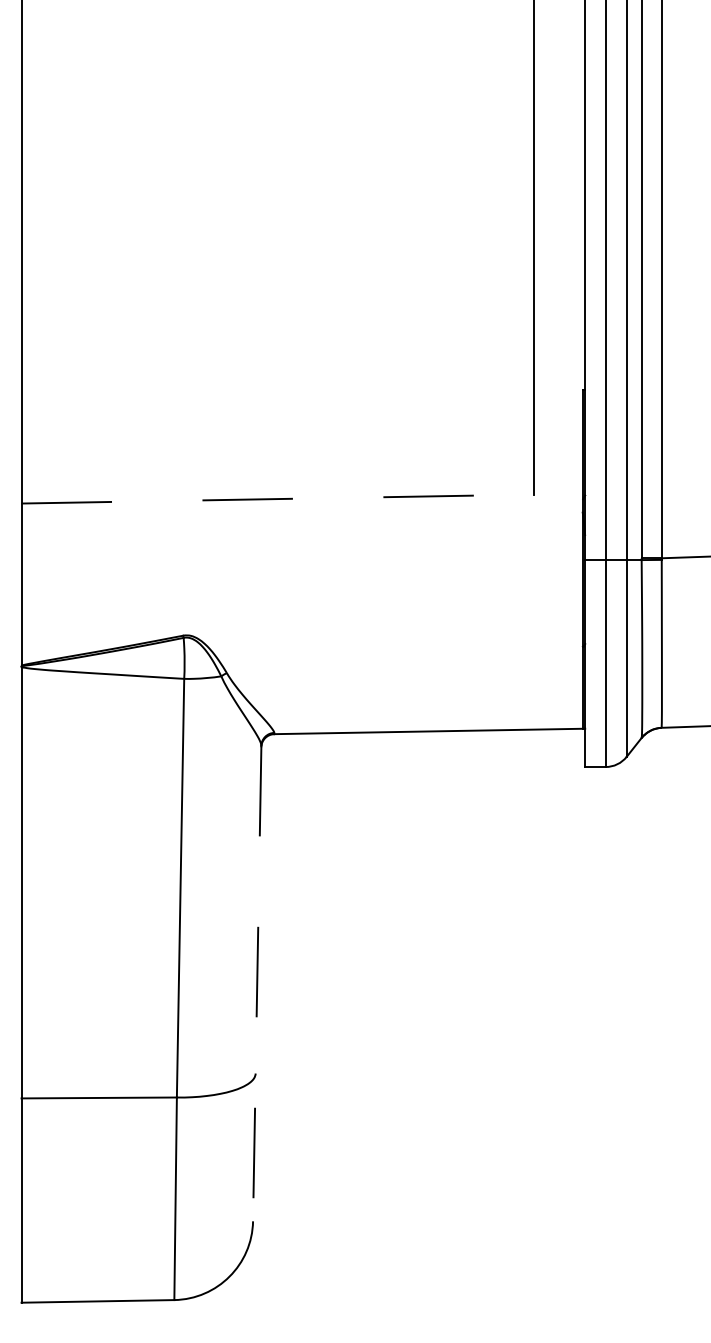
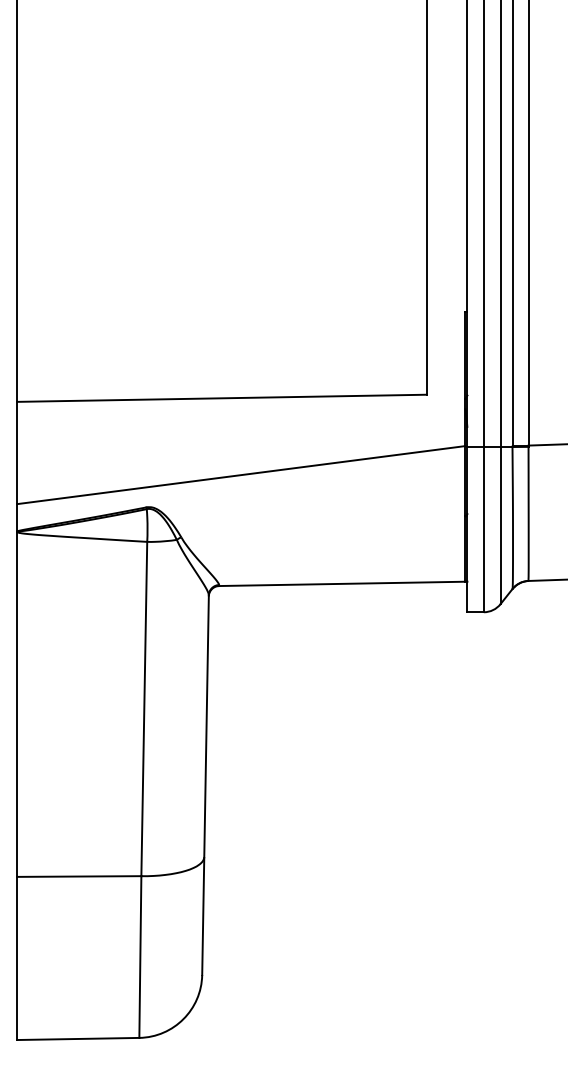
line: (278, 499) -> (222, 398), dashed -> solid
line: (301, 594) -> (240, 474), added
line: (257, 983) -> (205, 785), dashed -> solid

